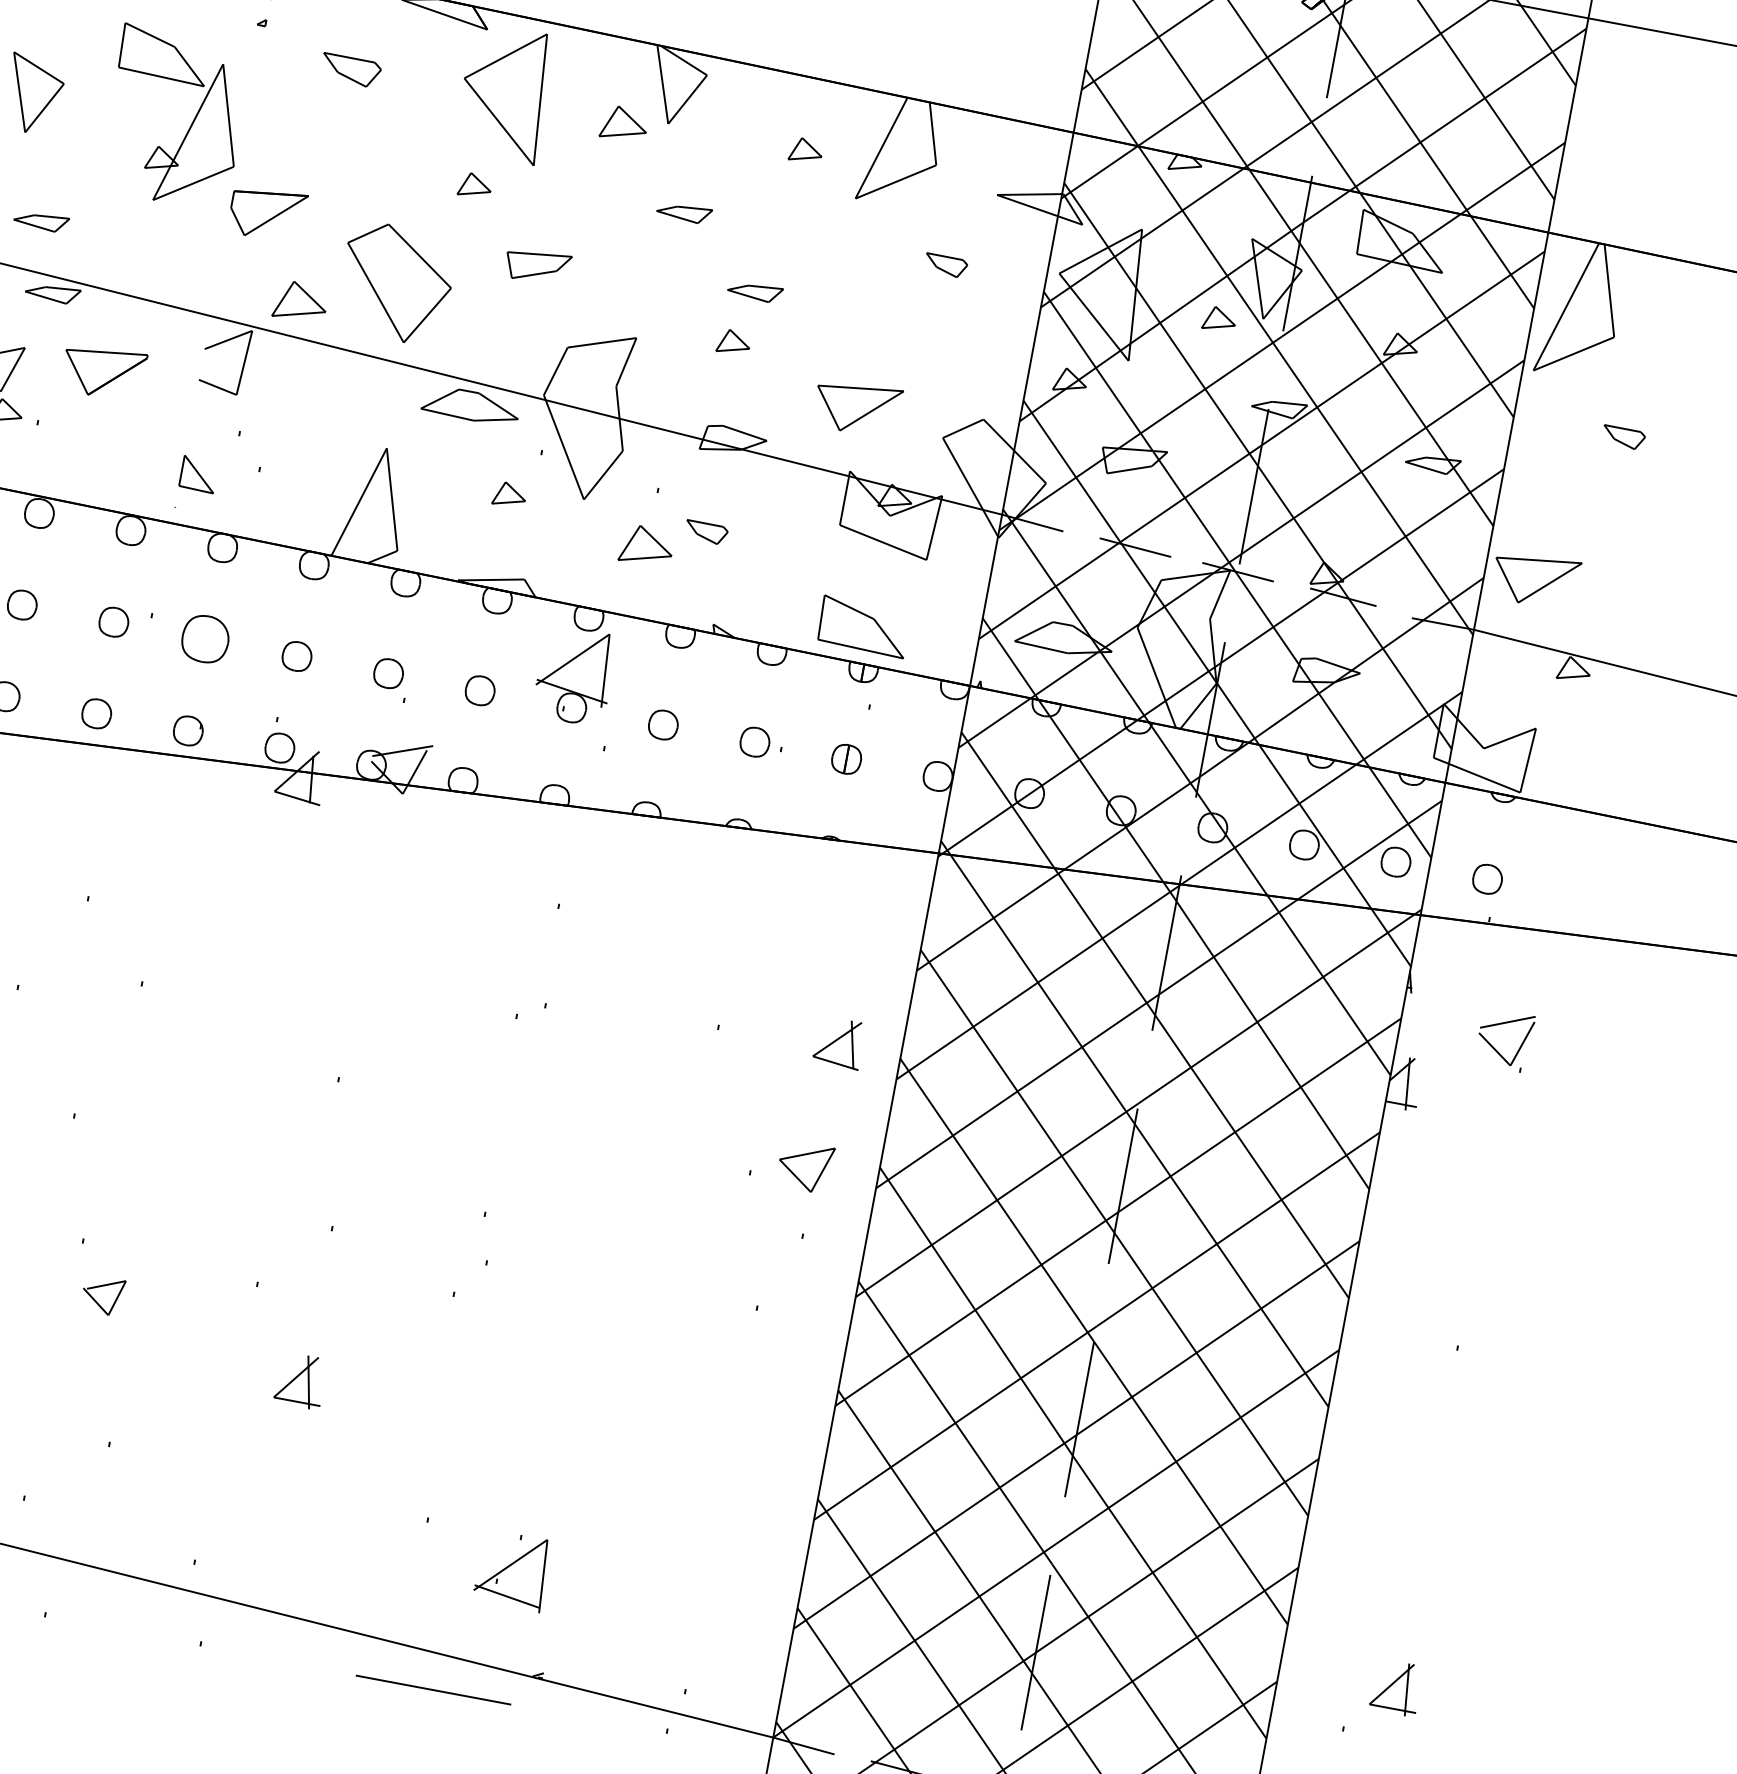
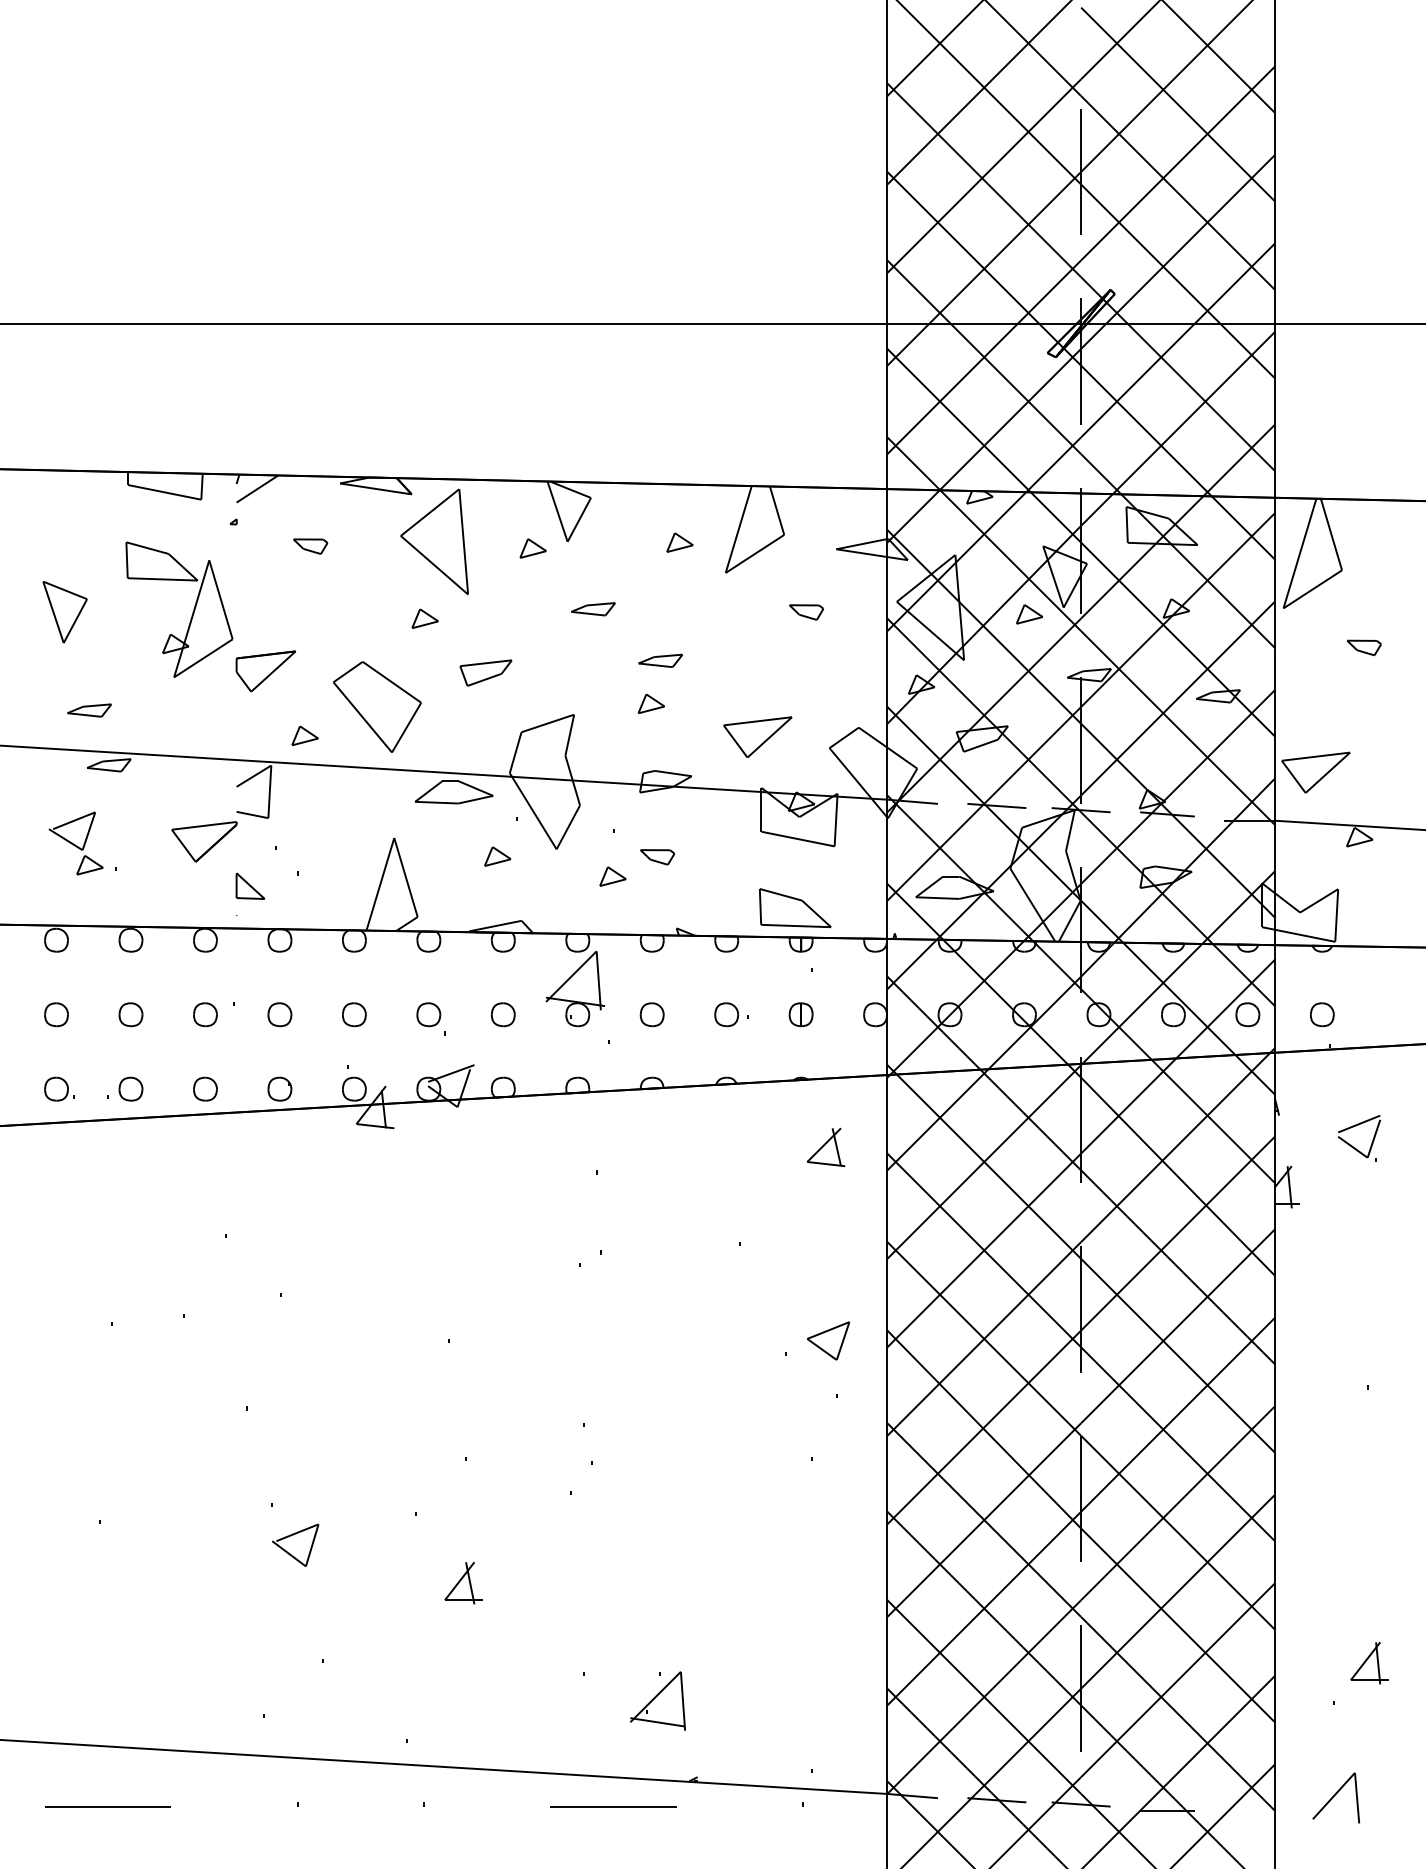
part: (350, 70) -> (310, 546), size x0.71
part: (623, 124) -> (532, 548), size x0.71
part: (300, 301) -> (304, 735), size x0.62
part: (103, 371) -> (204, 841), moved
part: (646, 545) -> (612, 876), size x0.62
part: (205, 638) -> (279, 1014), size x0.62
part: (838, 1041) -> (825, 1146), moved
part: (102, 1294) -> (295, 1544), size x1.43

